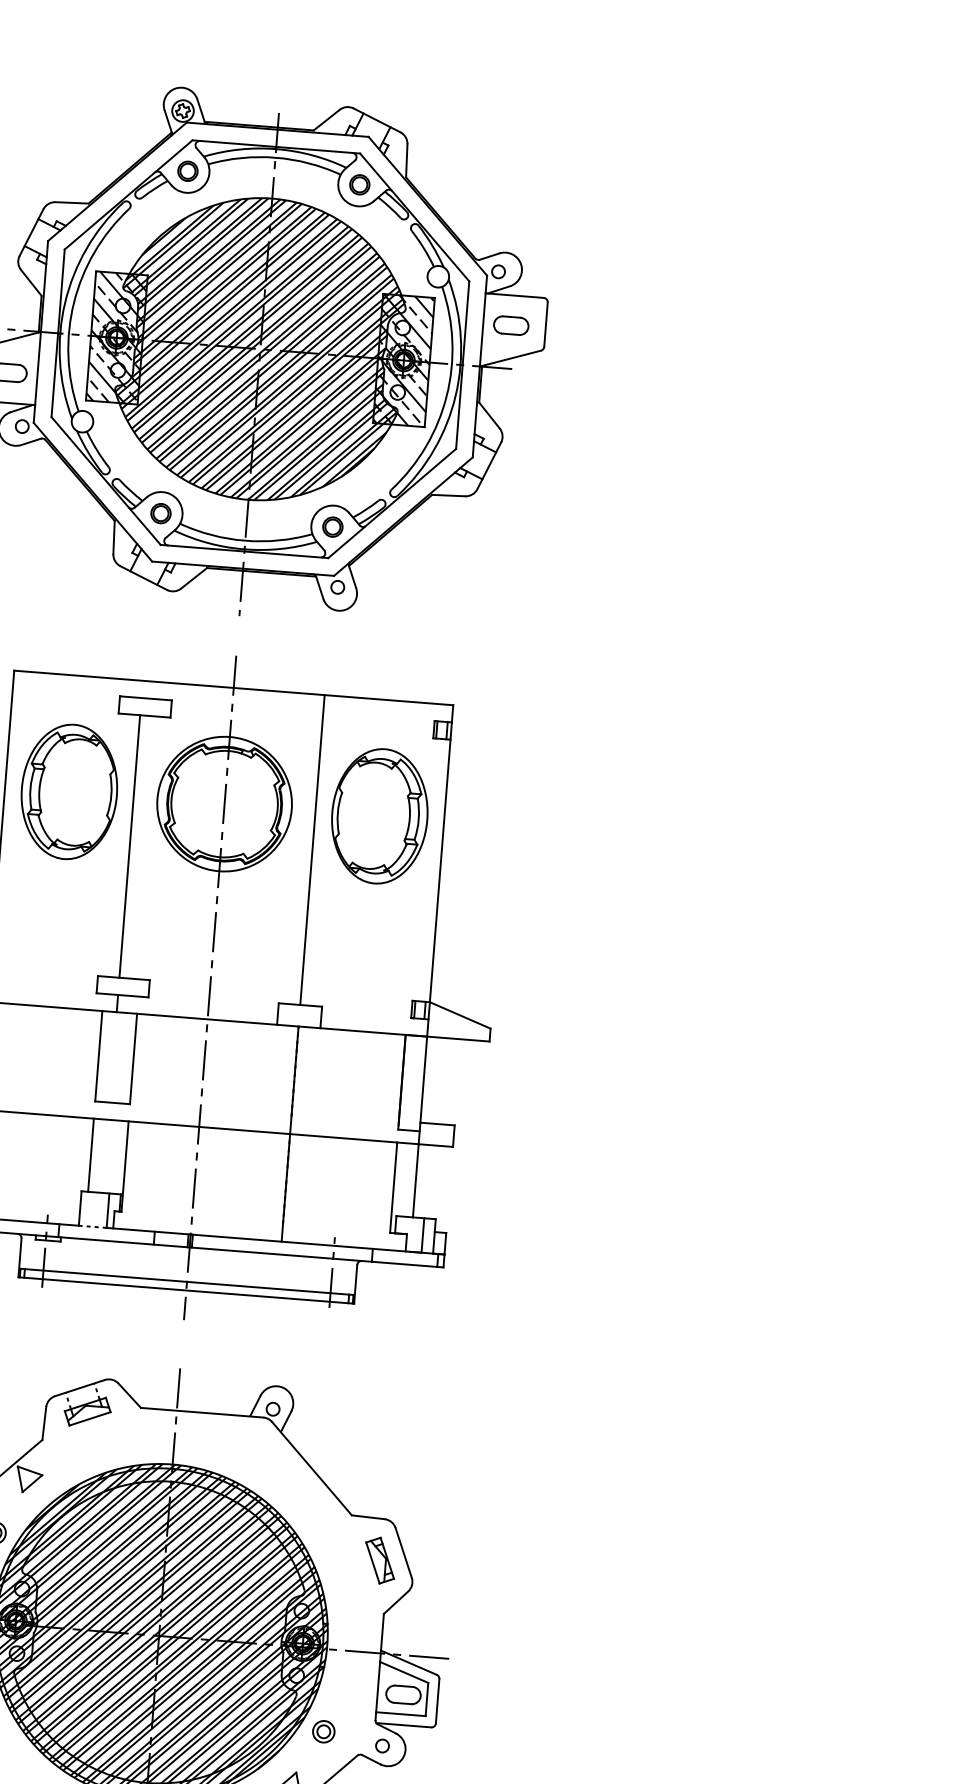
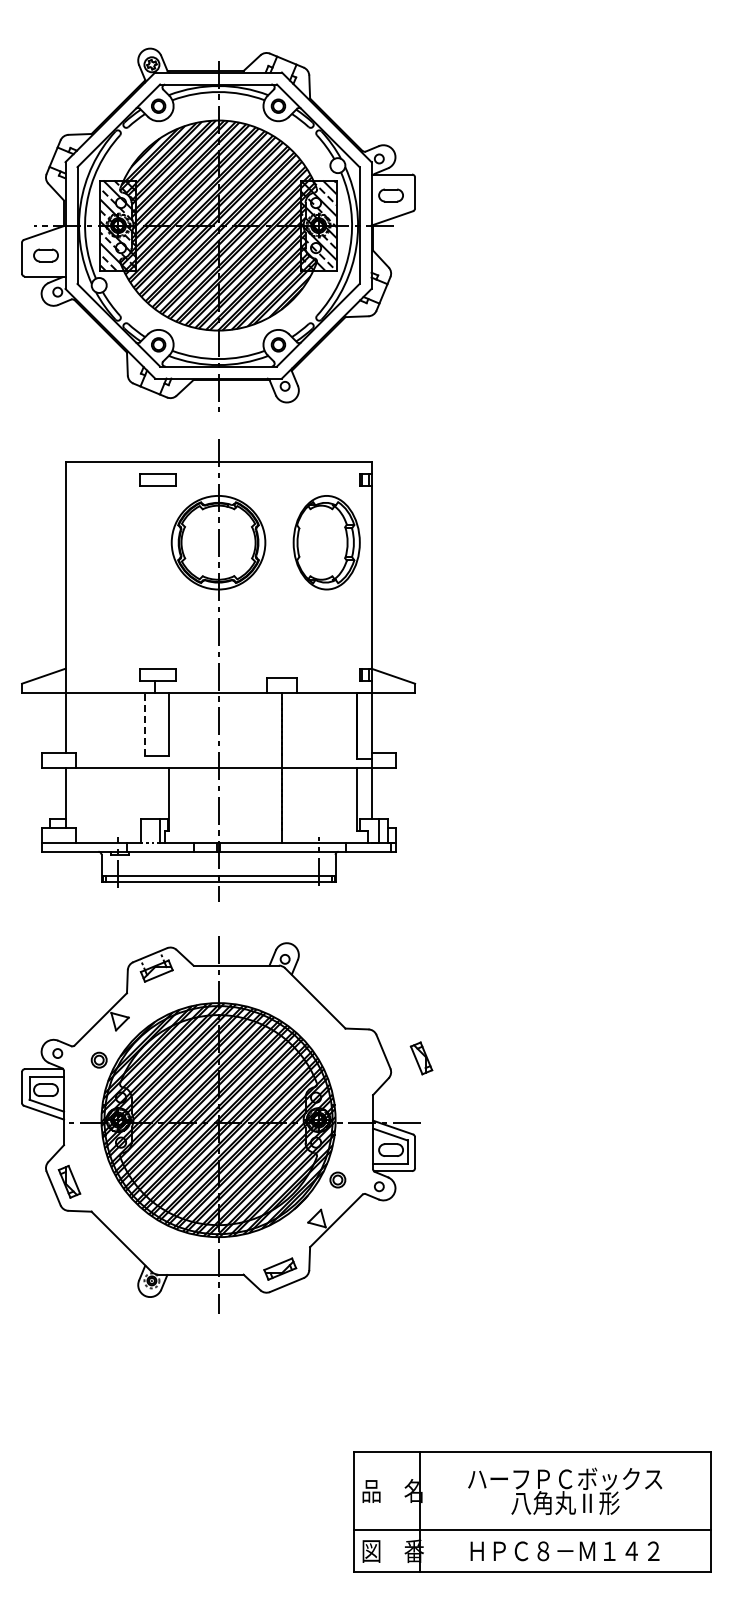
part: (69, 791) -> (110, 542), removed
line: (130, 845) -> (155, 576), removed
line: (311, 849) -> (281, 569), removed
line: (99, 1056) -> (145, 724), solid -> dashed
line: (91, 1154) -> (145, 792), removed
part: (380, 1560) -> (421, 1058), moved

